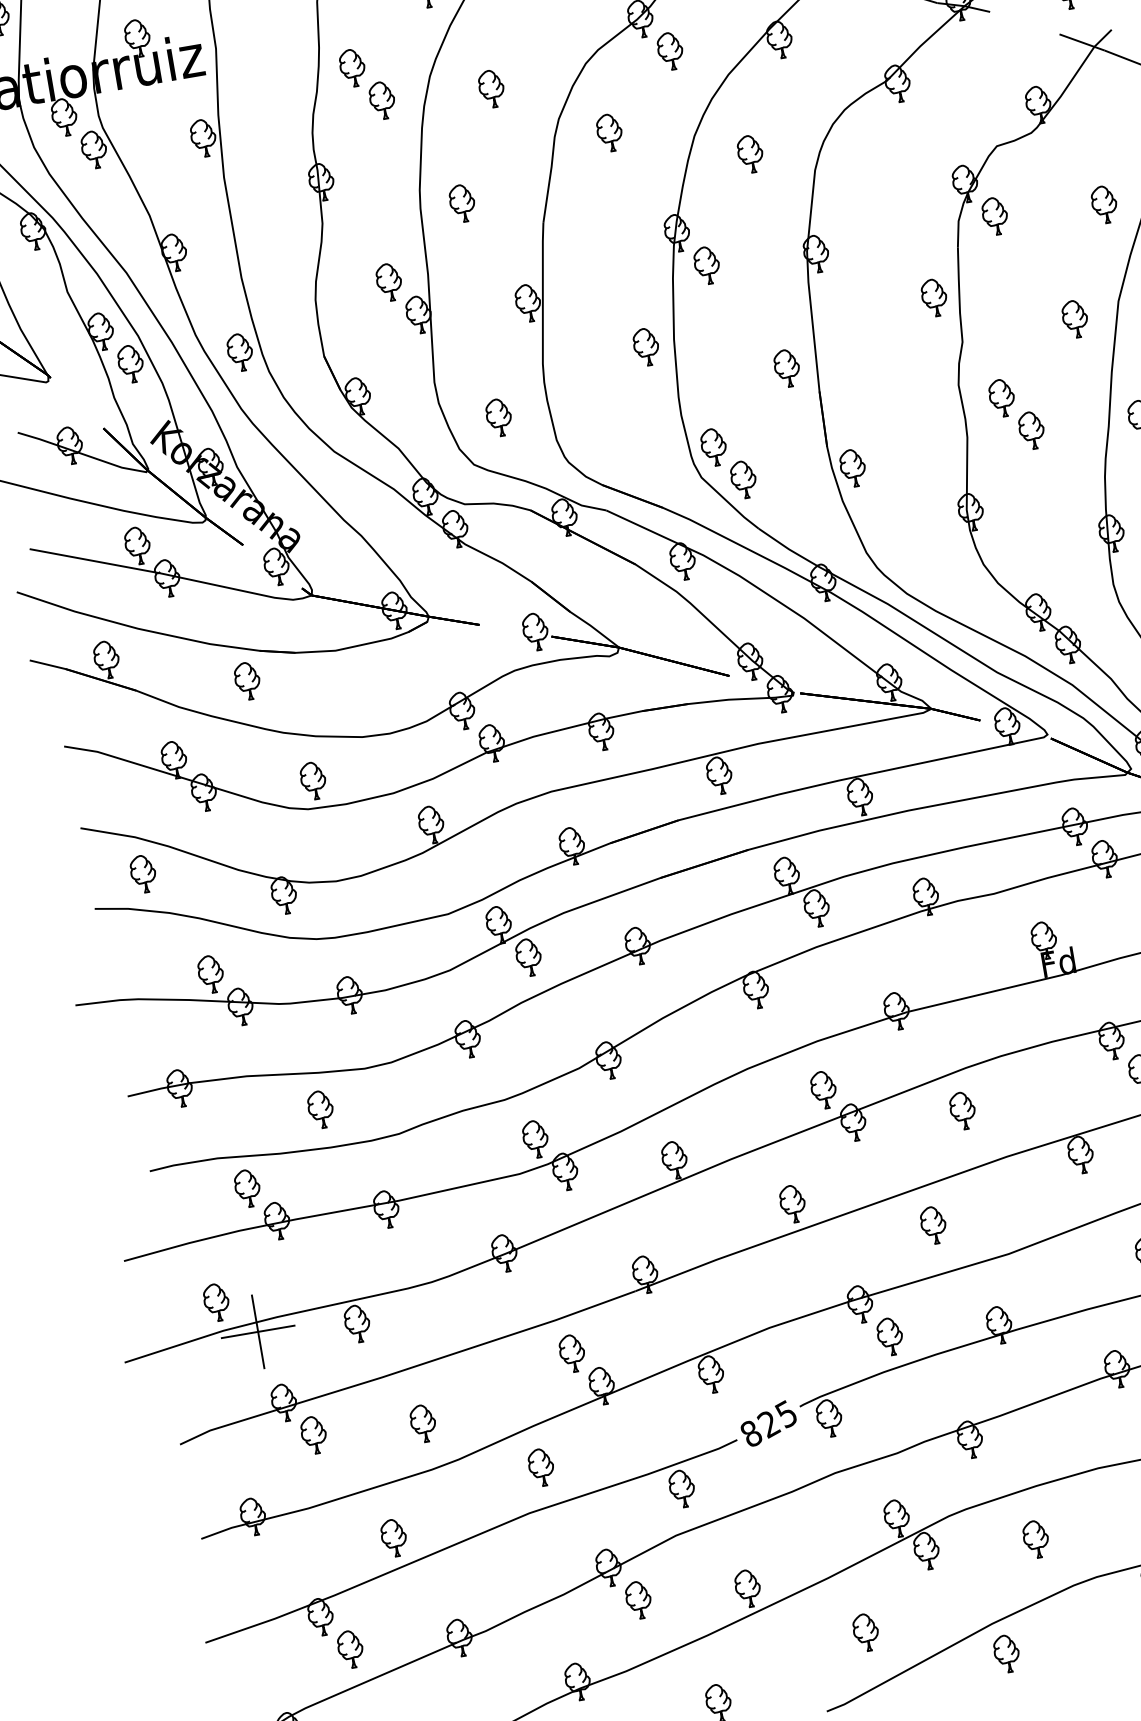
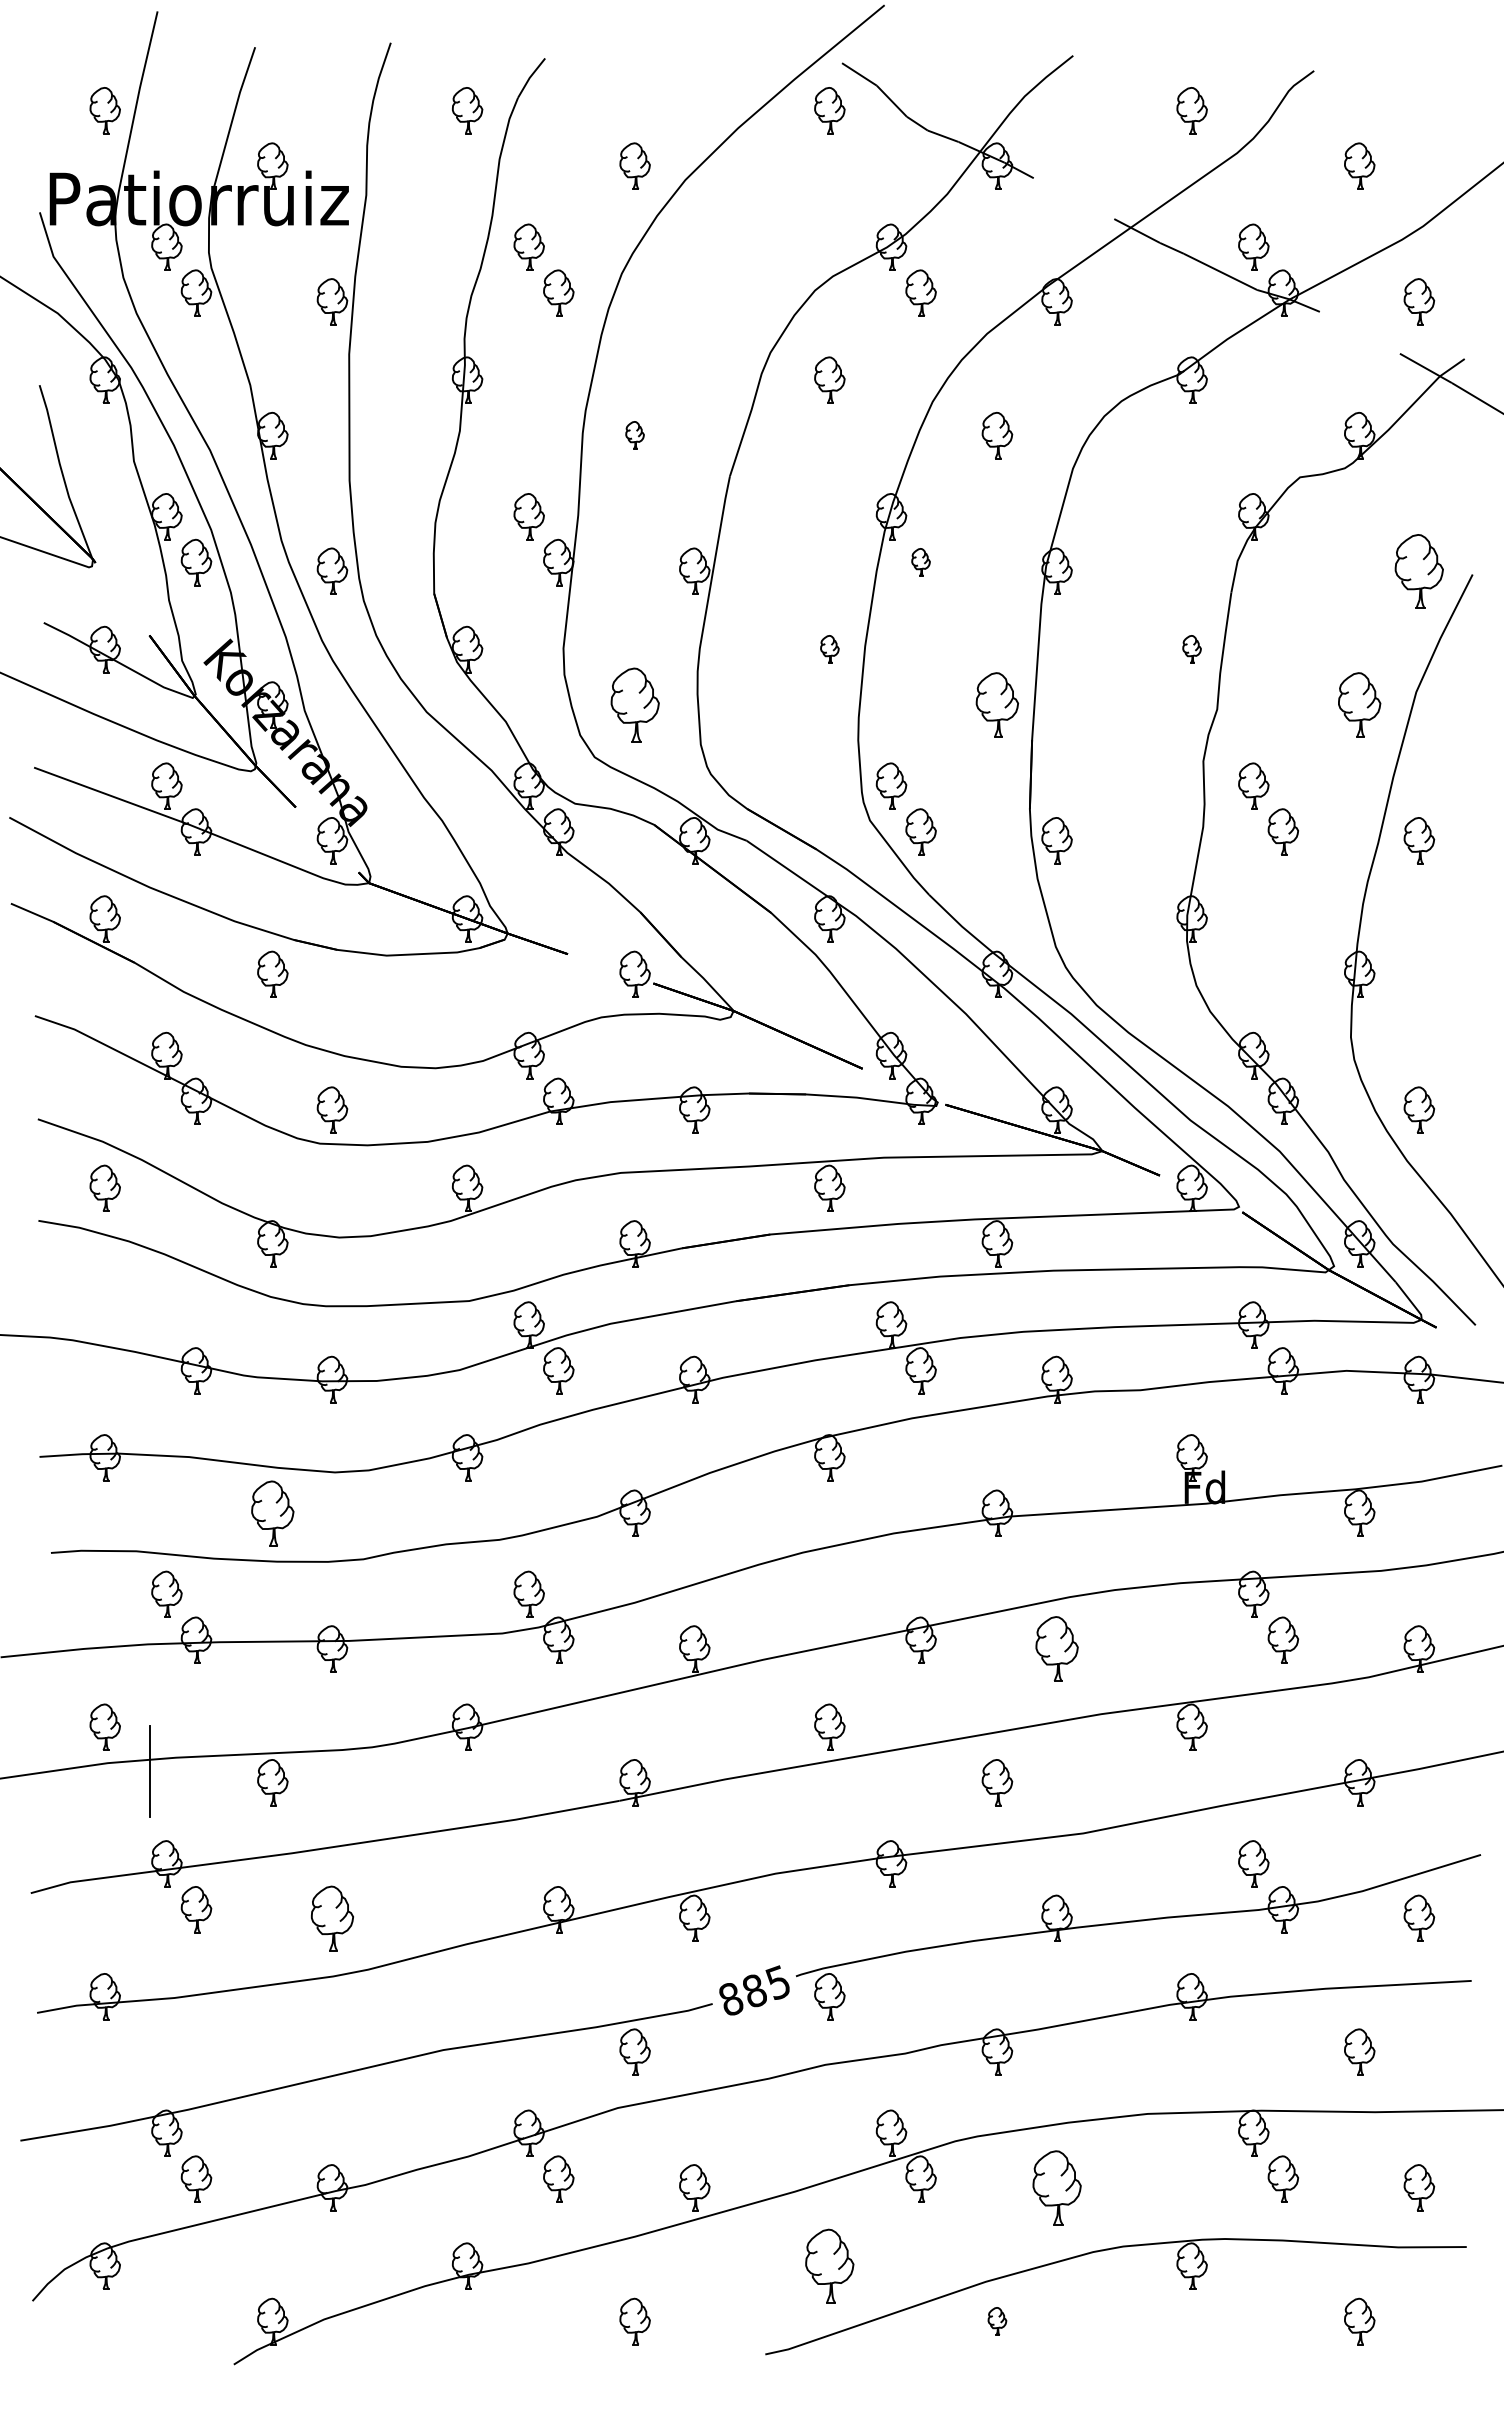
part: (491, 88) -> (694, 301), removed
part: (461, 203) -> (634, 435), size x0.6
part: (1104, 204) -> (1419, 570), size x1.6
part: (995, 216) -> (1283, 562), removed
part: (706, 265) -> (920, 562), size x0.6
part: (933, 297) -> (1191, 649), size x0.6
part: (1075, 318) -> (1359, 704), size x1.4
part: (646, 347) -> (829, 649), size x0.6
part: (787, 367) -> (997, 704), size x1.4
part: (498, 417) -> (634, 704), size x1.6
part: (210, 973) -> (166, 1324), removed
part: (823, 1089) -> (891, 1593), removed
part: (320, 1109) -> (272, 1512), size x1.4
part: (962, 1110) -> (1056, 1648), size x1.4
line: (257, 1331) -> (149, 1771), removed
part: (889, 1336) -> (920, 1909), removed
part: (571, 1353) -> (528, 1863), removed
part: (423, 1422) -> (332, 1917), size x1.4
text: (768, 1424) -> (754, 1991), 825 -> 885
part: (541, 1467) -> (467, 1996), removed
part: (393, 1537) -> (272, 2051), removed
part: (1035, 1539) -> (1056, 2187), size x1.6
part: (865, 1632) -> (829, 2265), size x1.6
part: (1006, 1653) -> (997, 2321), size x0.6

